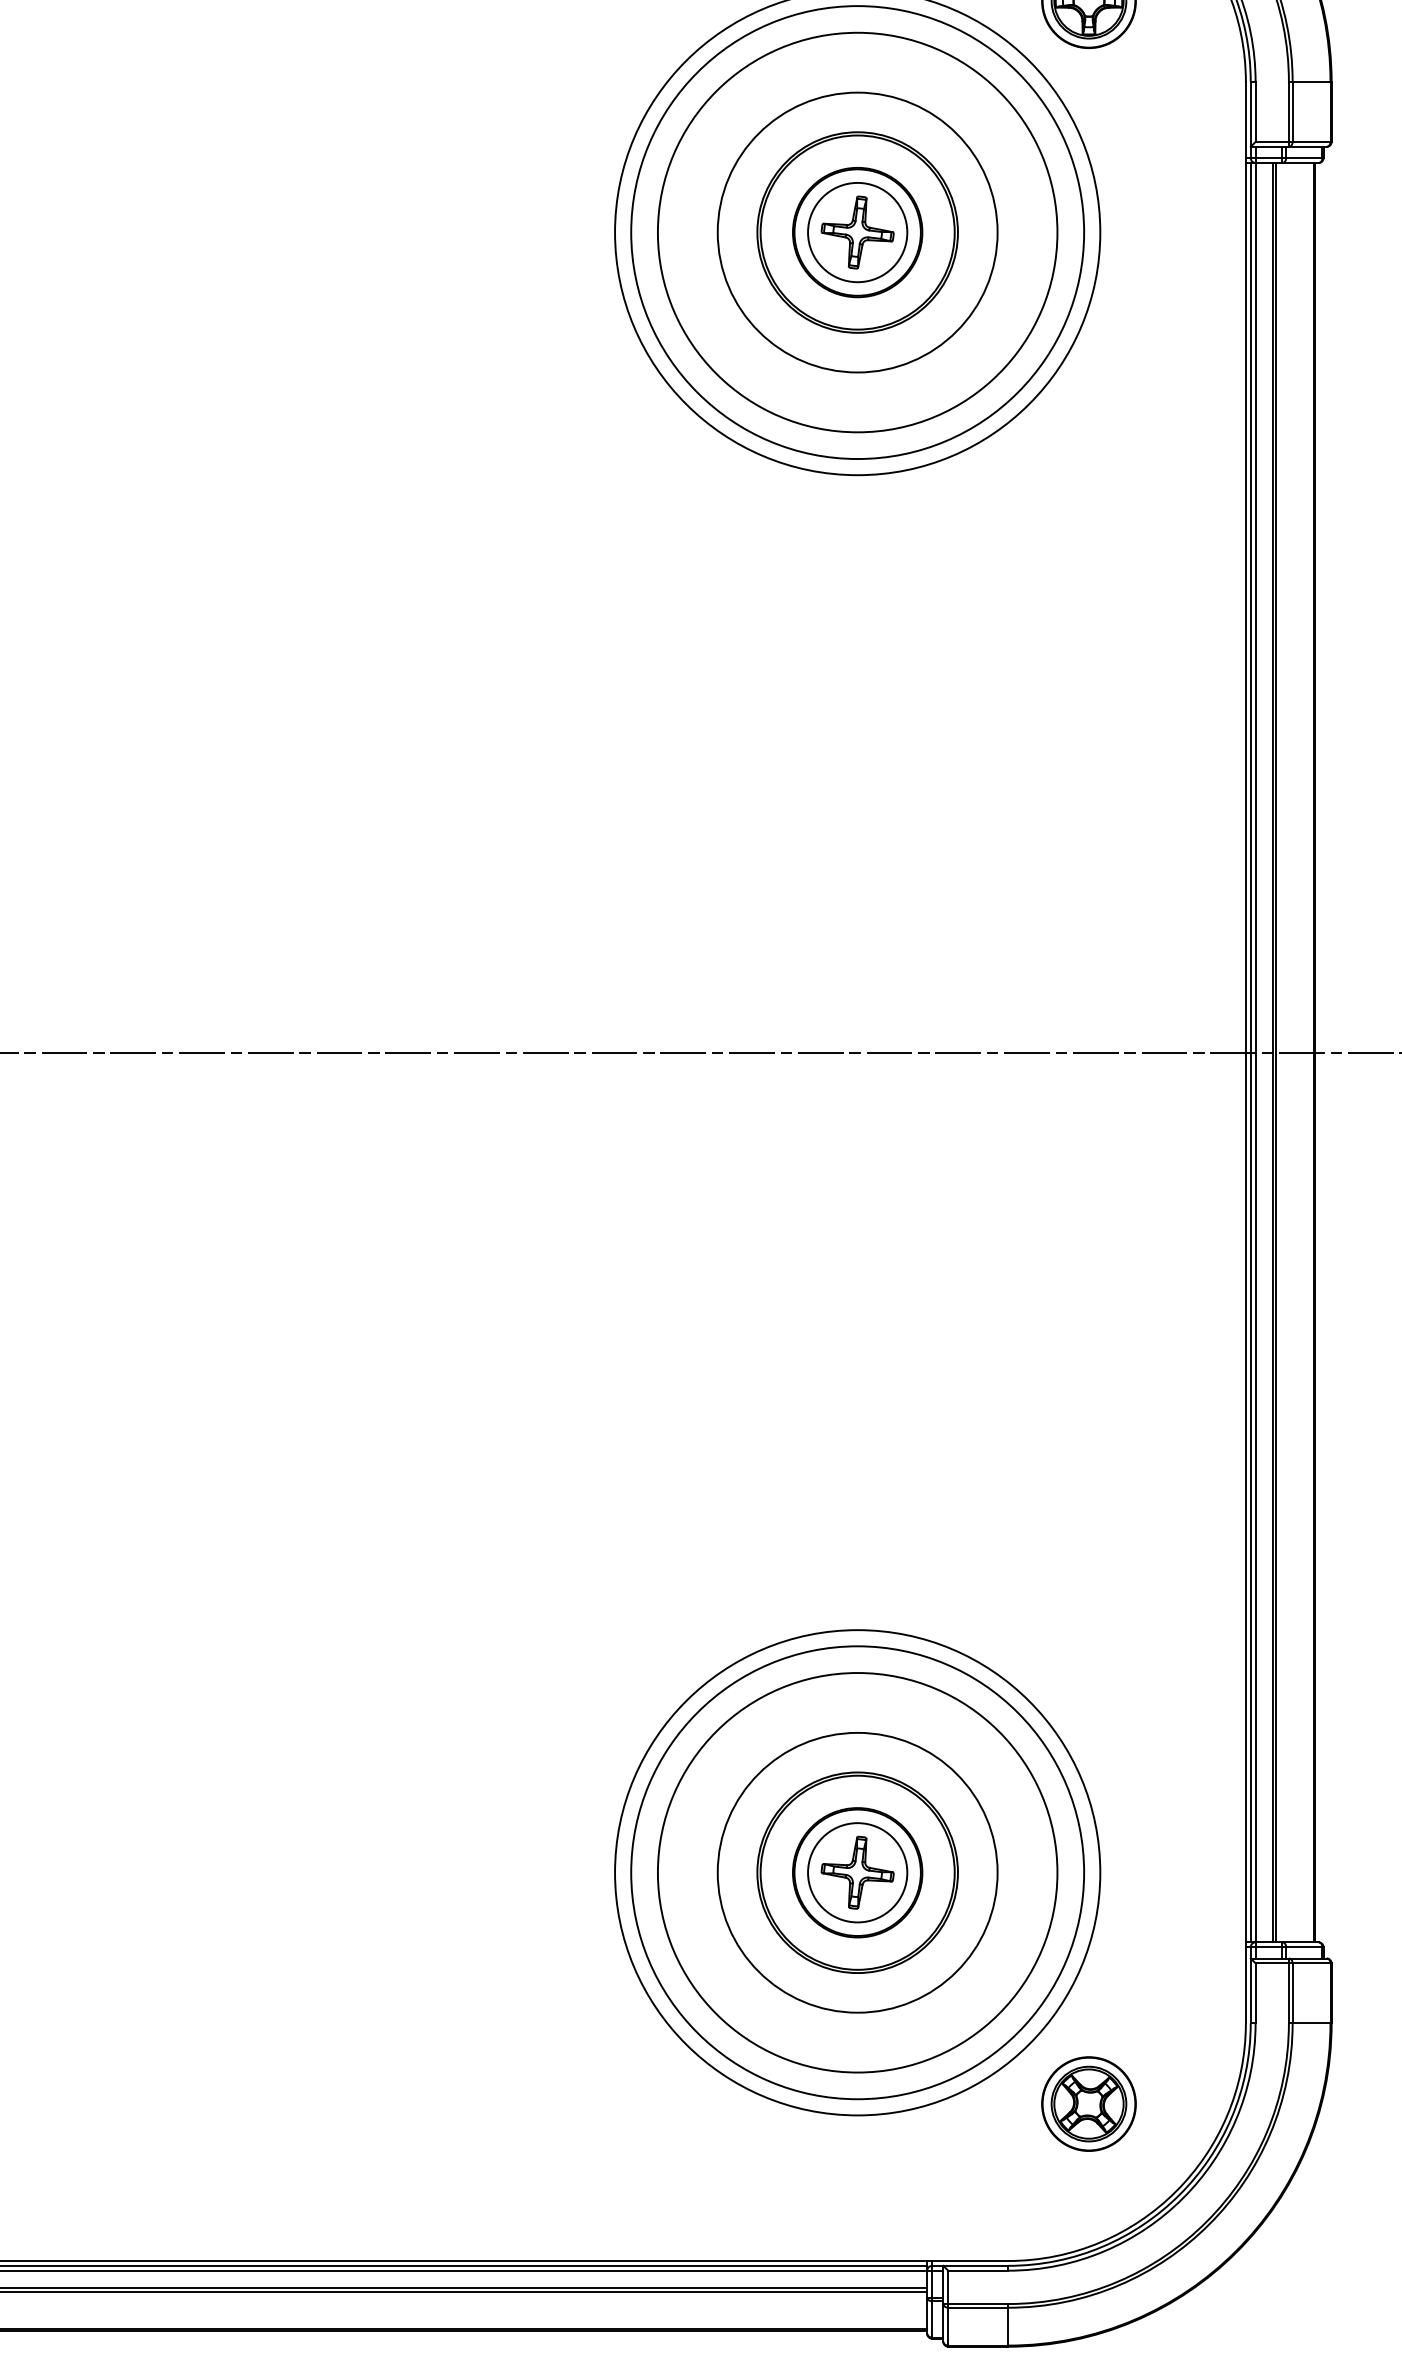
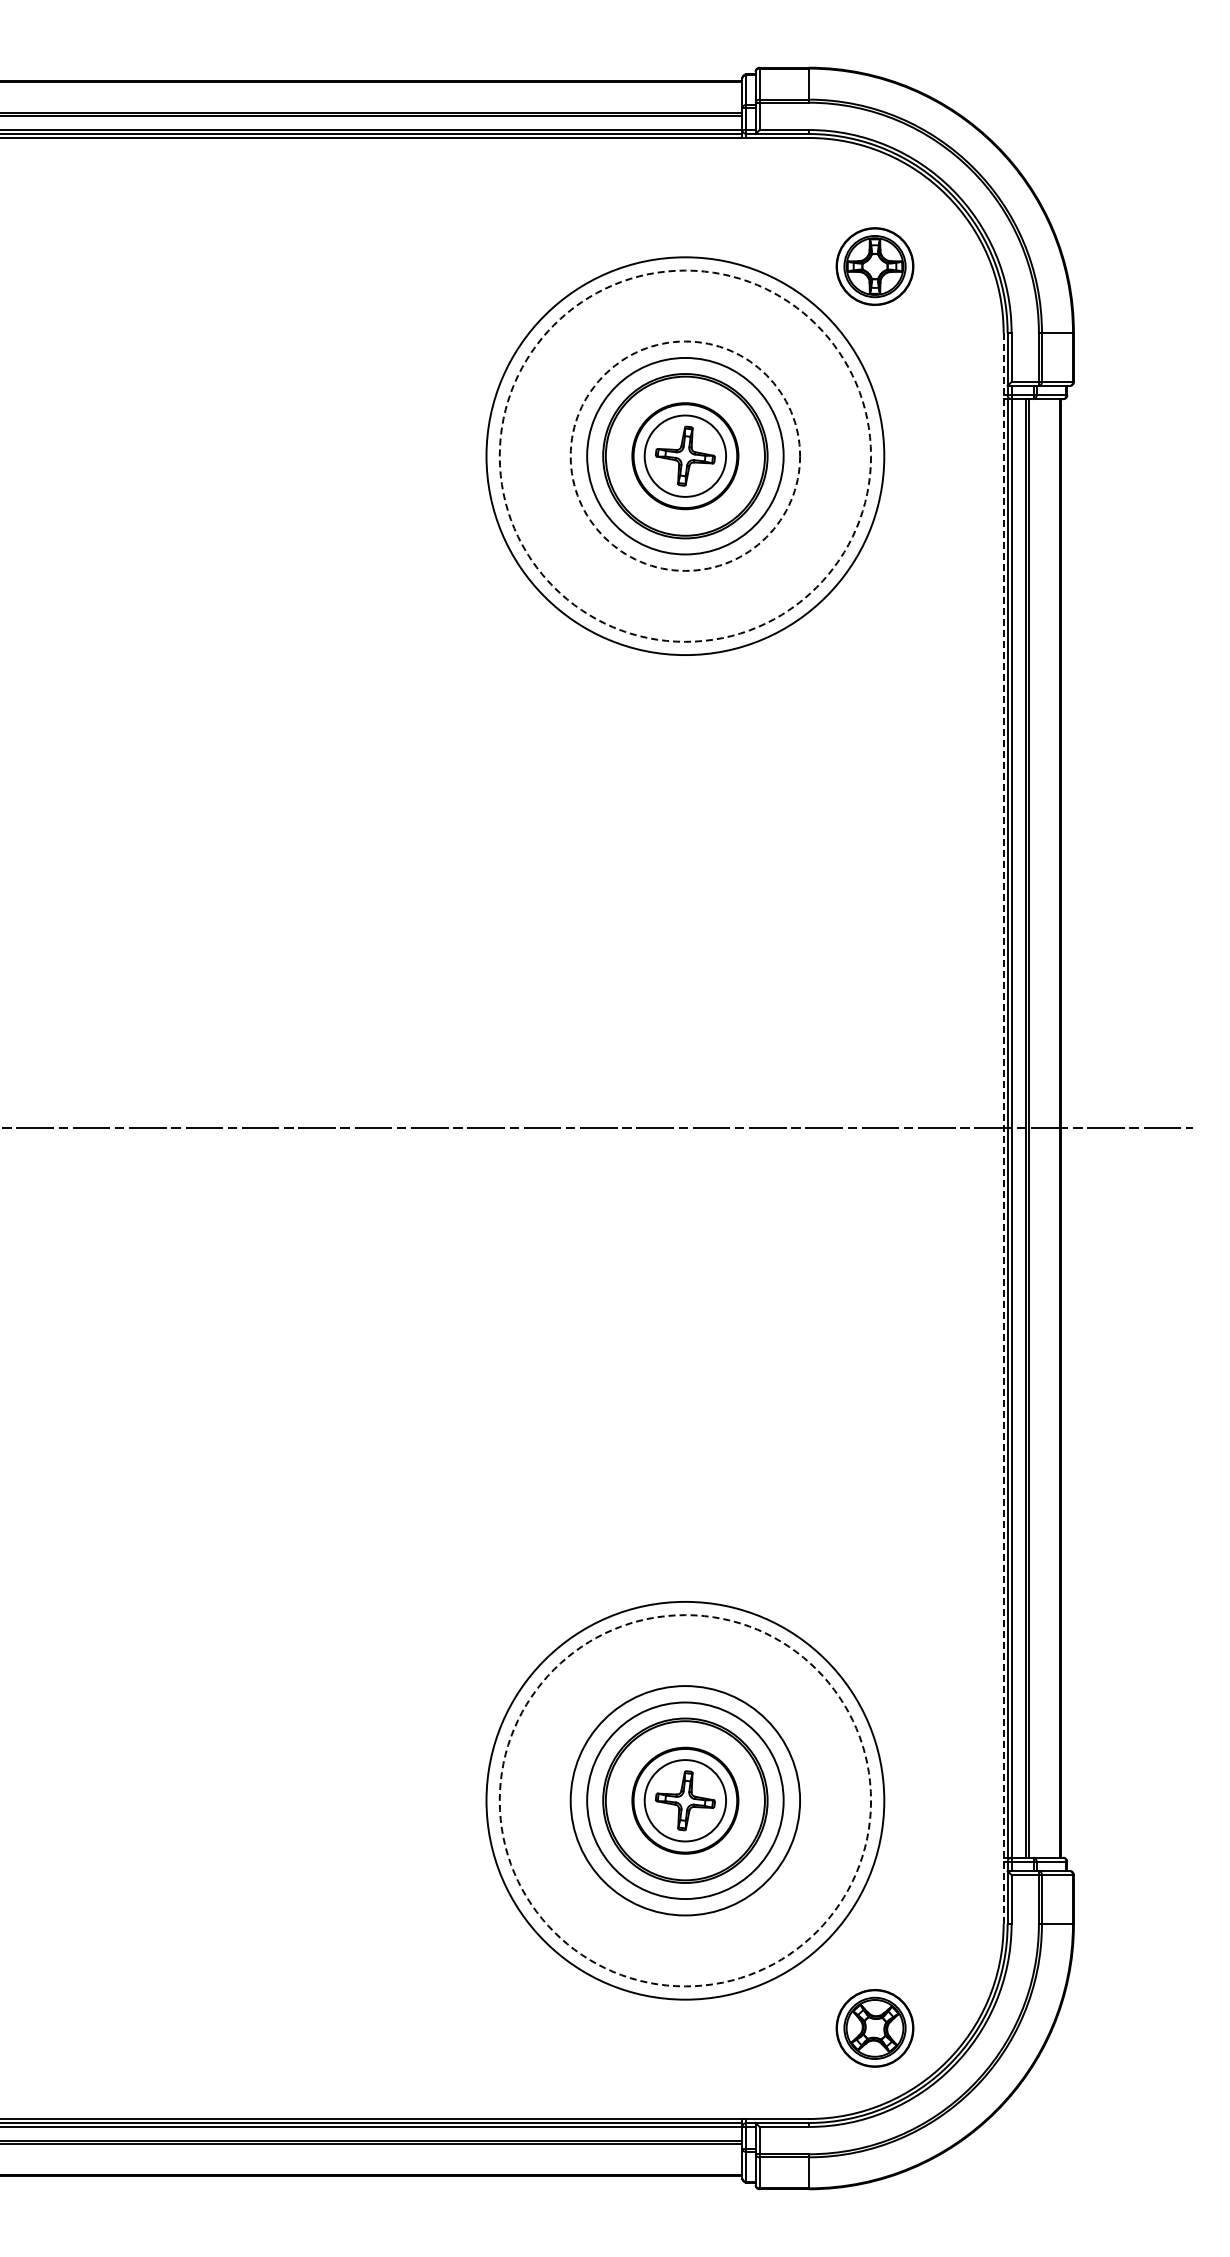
circle: (857, 231) -> (685, 455), size x0.6
circle: (857, 231) -> (685, 455), solid -> dashed
circle: (857, 231) -> (685, 455), solid -> dashed
line: (1245, 1052) -> (1003, 1128), solid -> dashed
circle: (857, 1872) -> (685, 1800), size x0.6
circle: (857, 1872) -> (685, 1800), solid -> dashed
part: (1088, 2104) -> (874, 2028), moved

